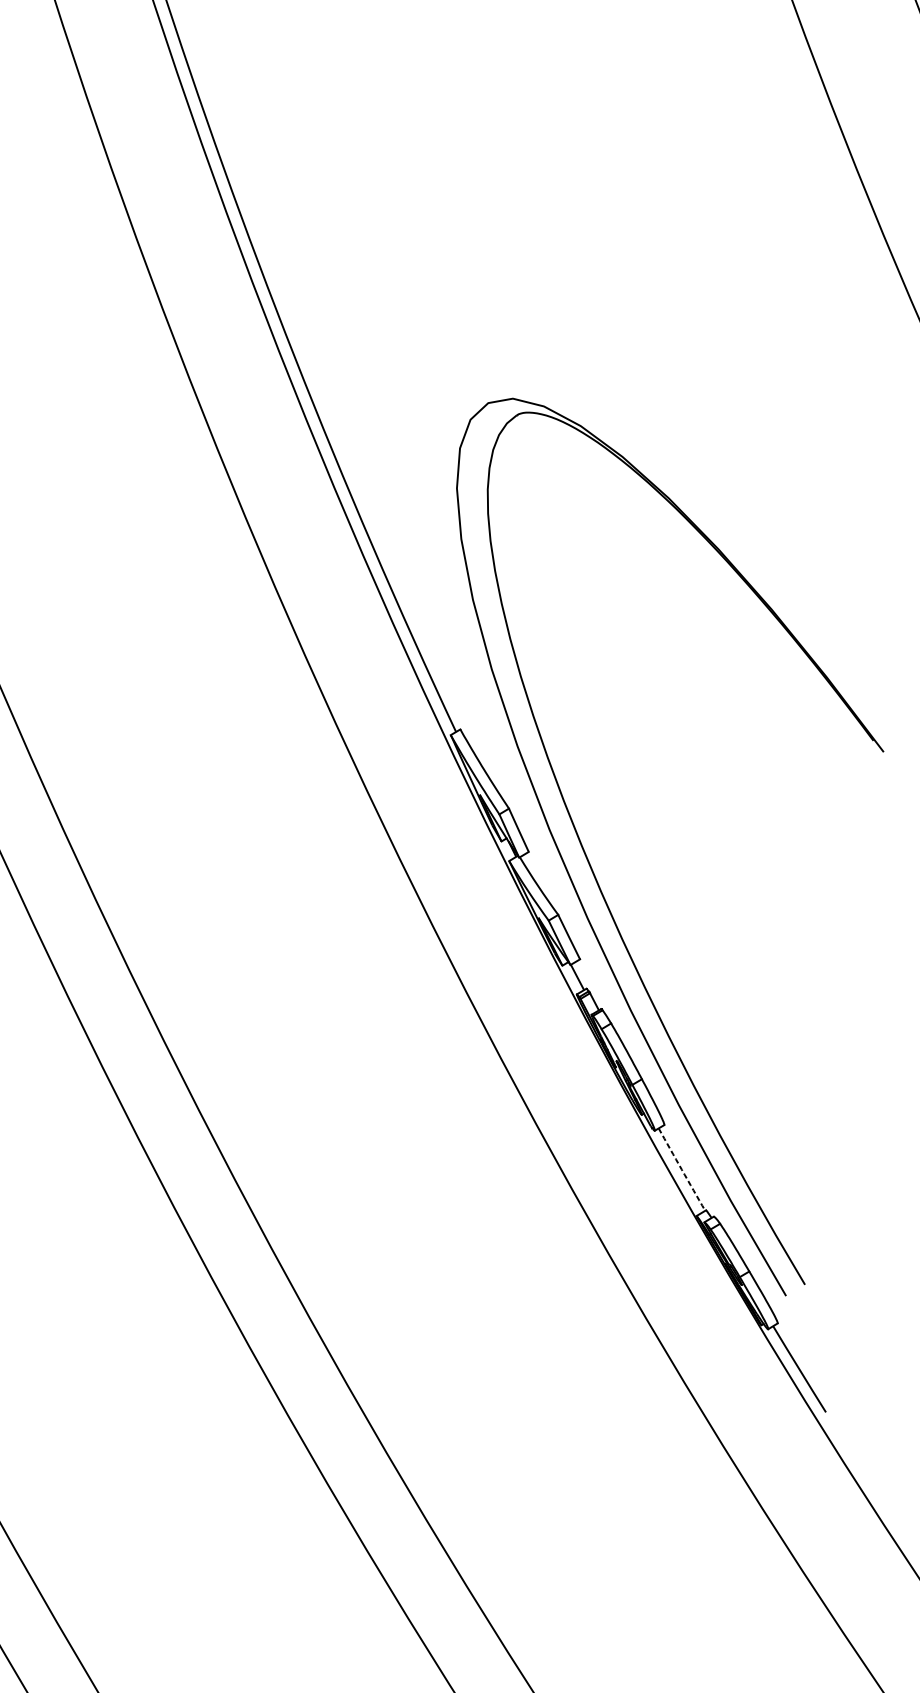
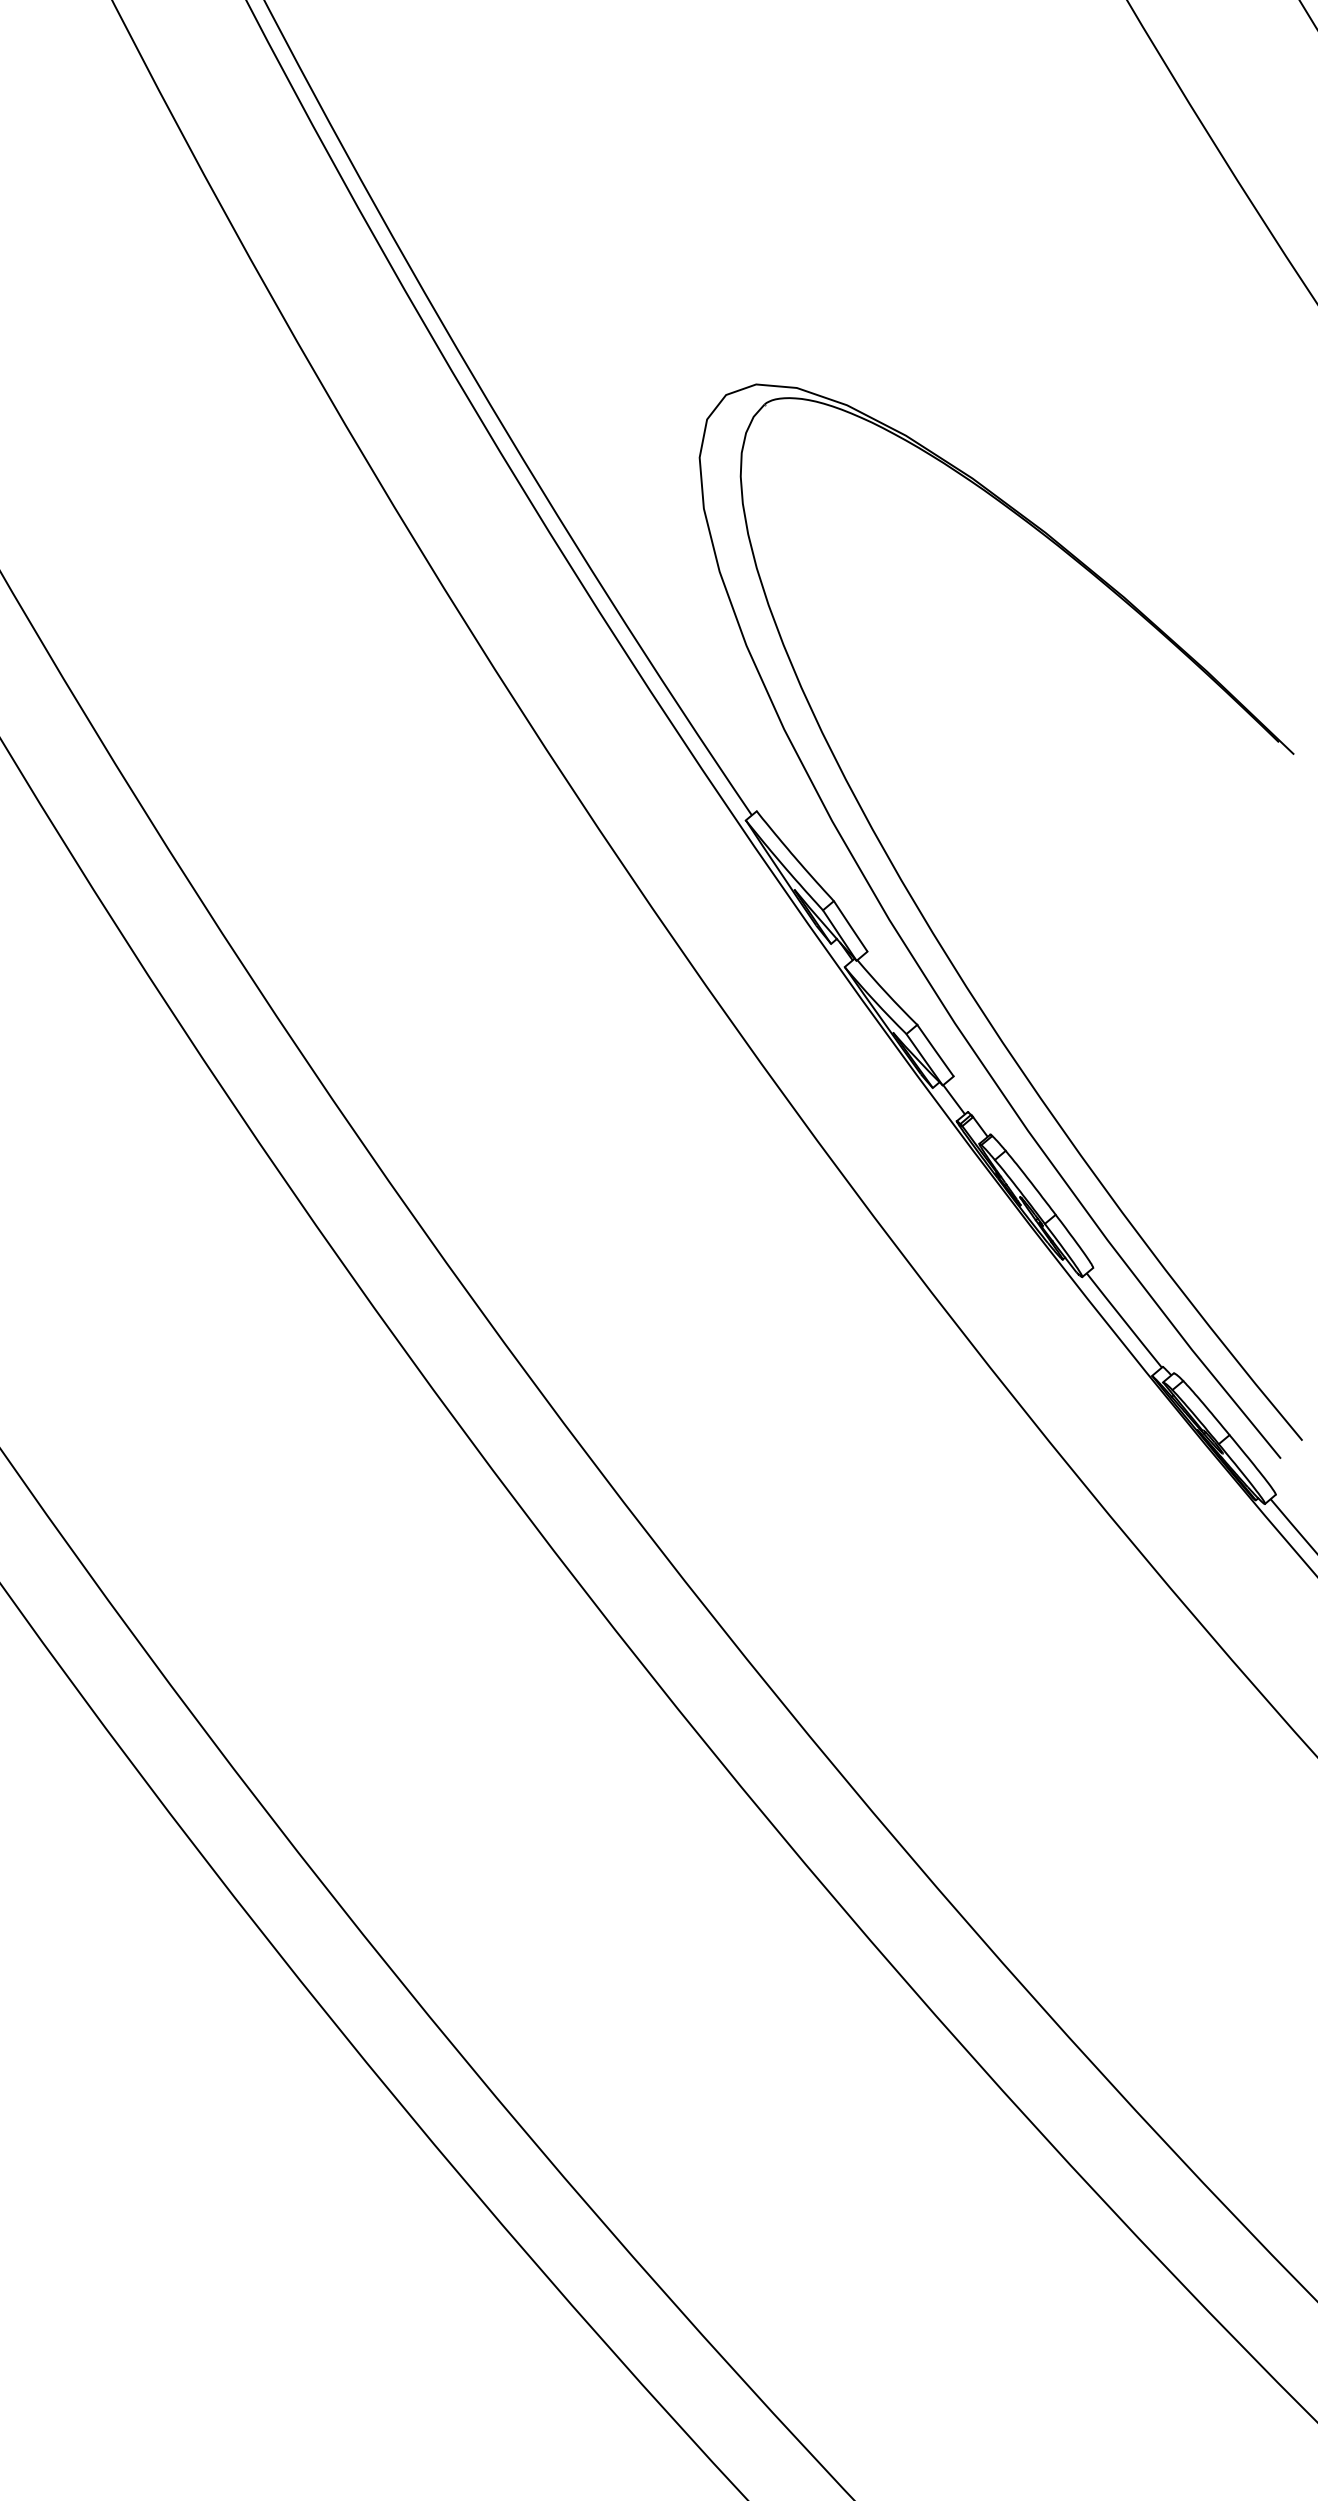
arc: (682, 1169) -> (1124, 1320), dashed -> solid

